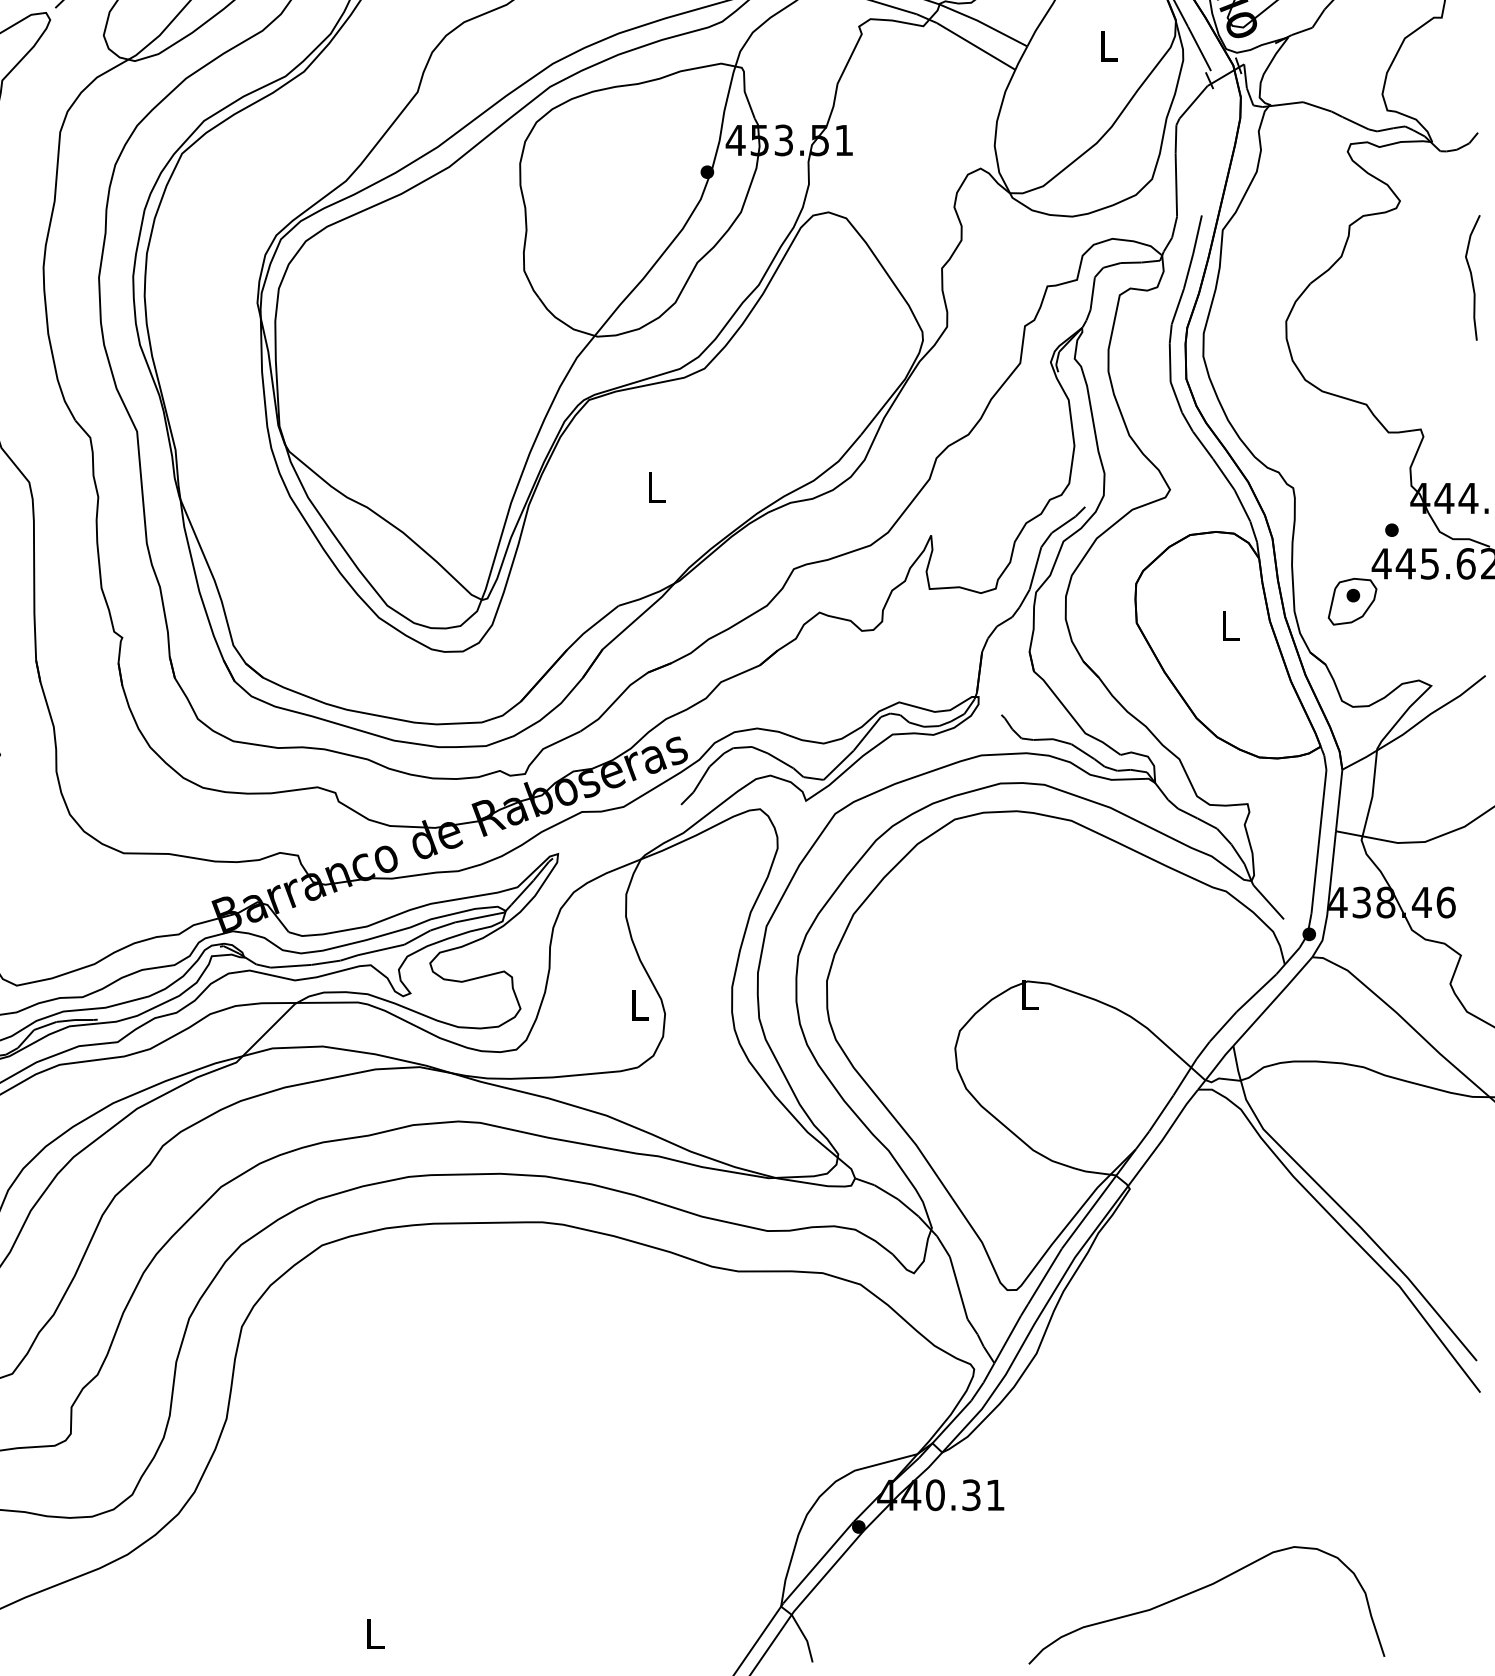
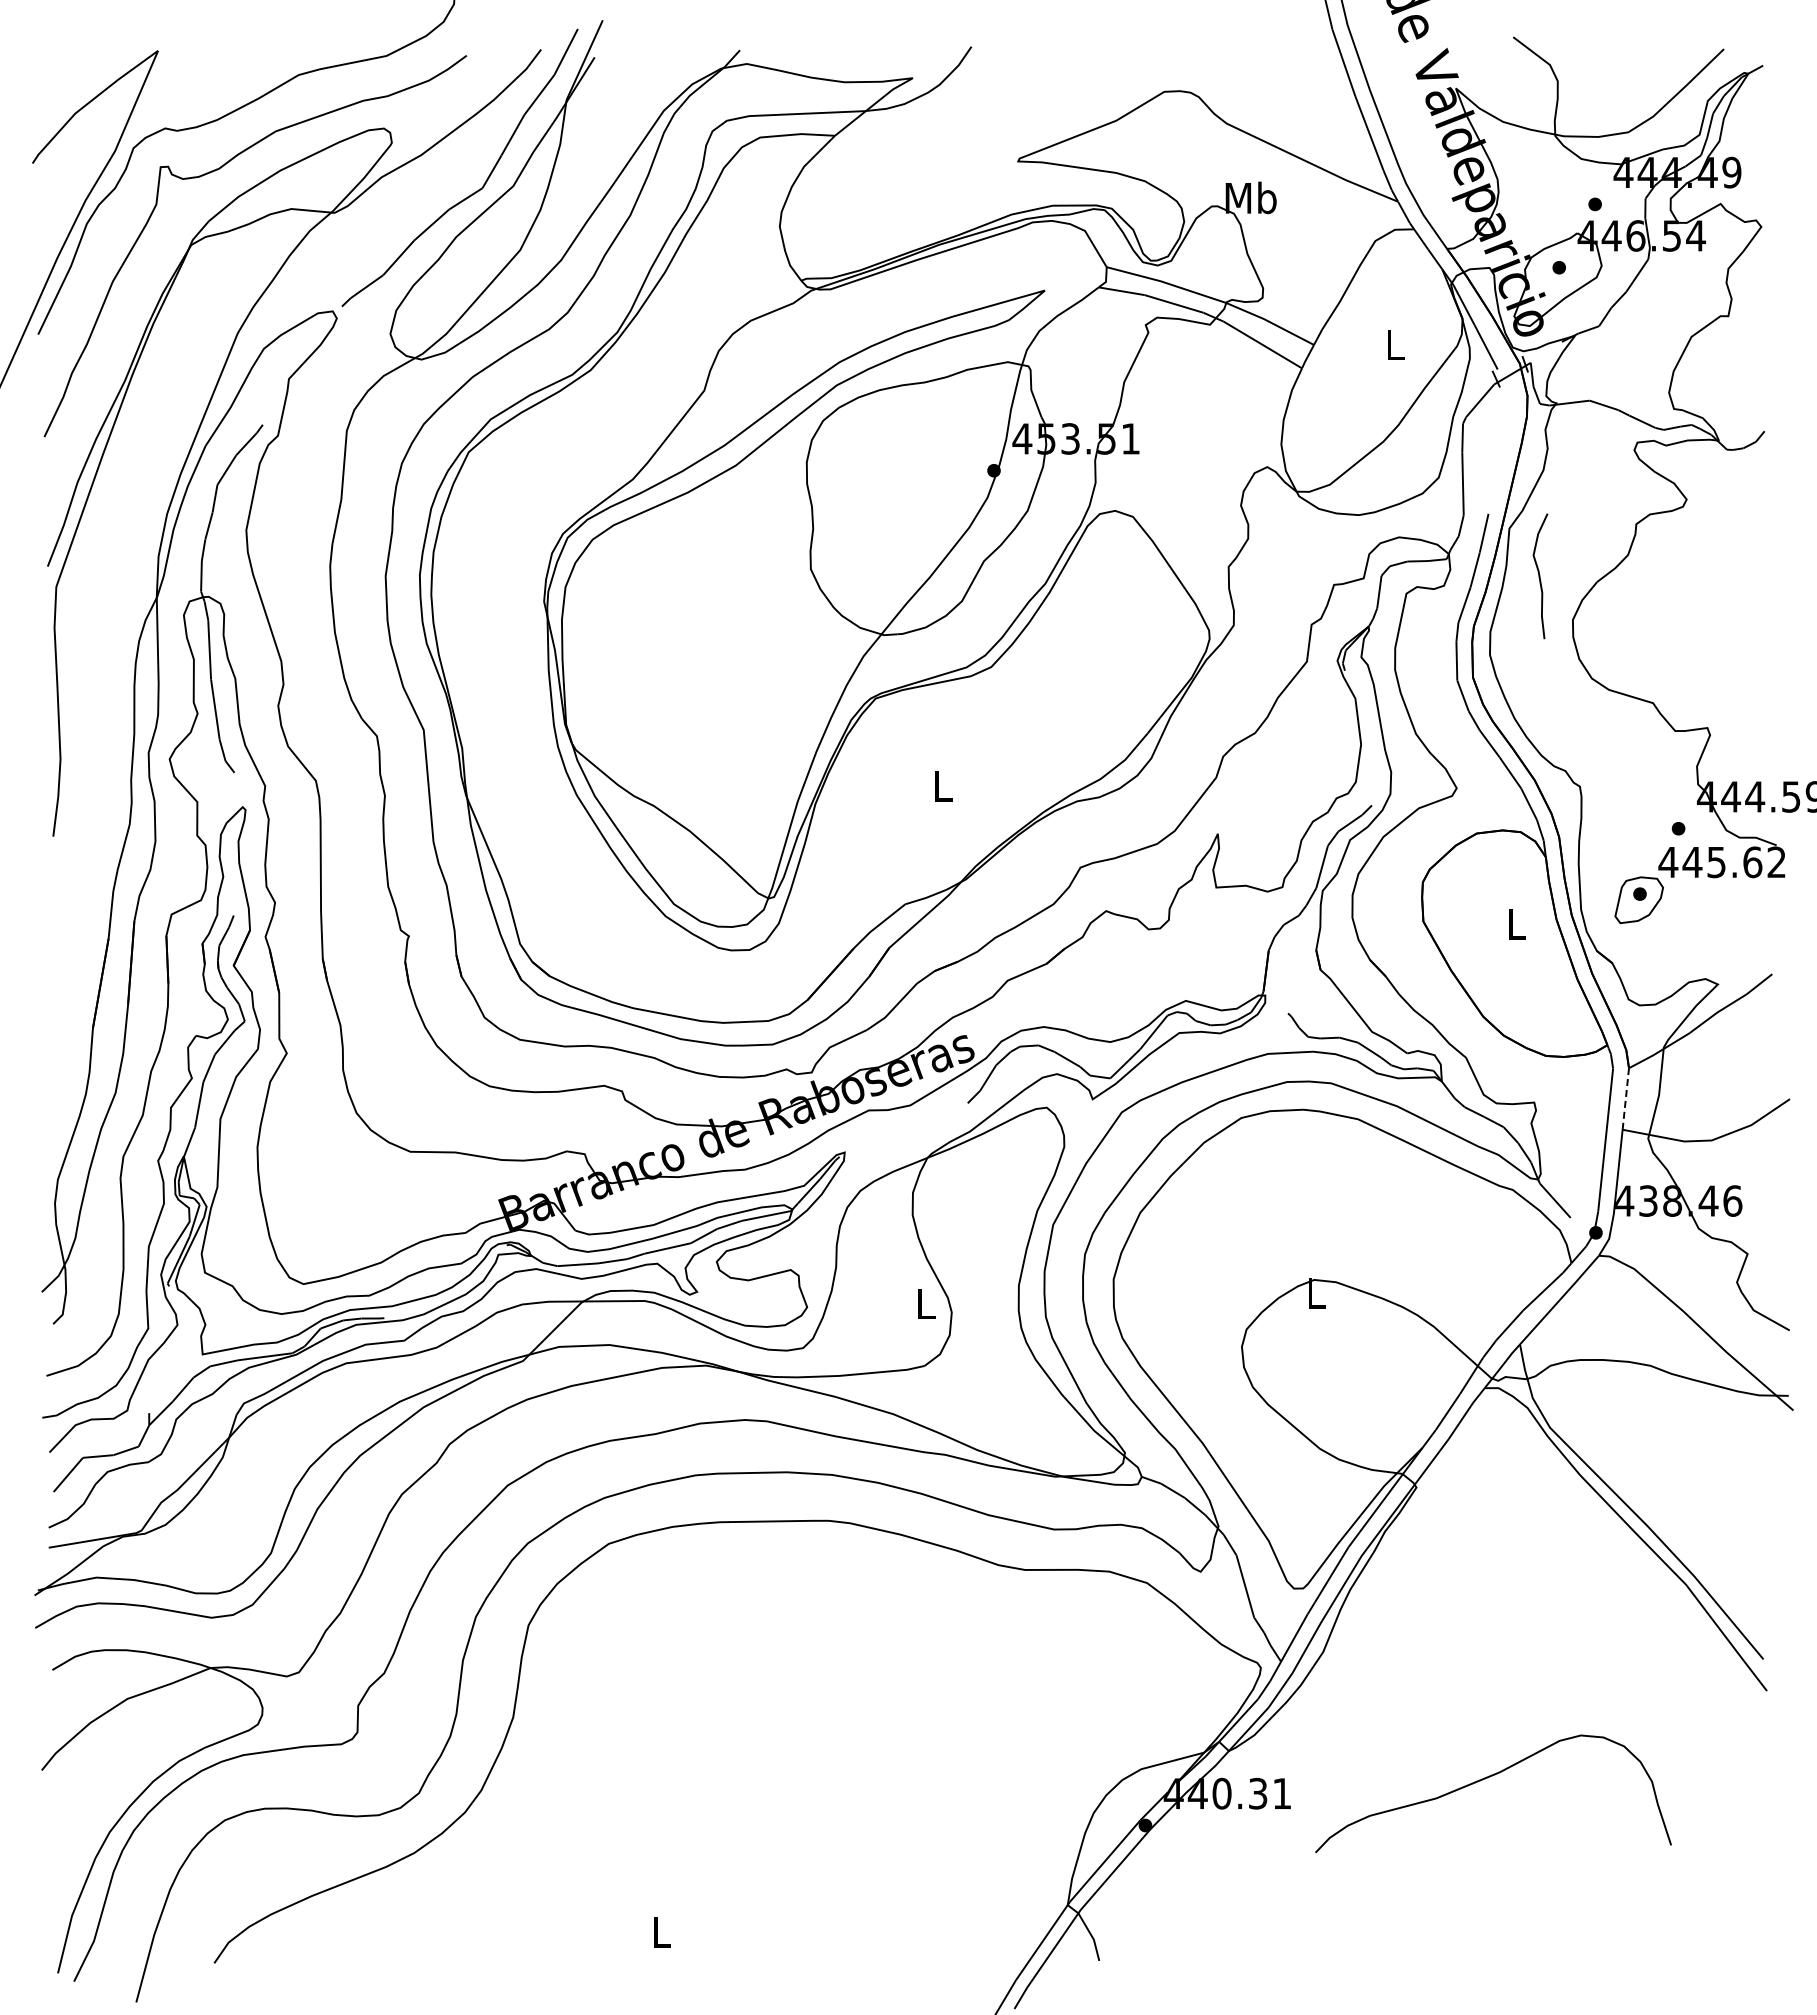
curve: (1472, 278) -> (1540, 576), moved
line: (1338, 800) -> (1625, 1098), solid -> dashed
curve: (1198, 1591) -> (1485, 1779), moved

